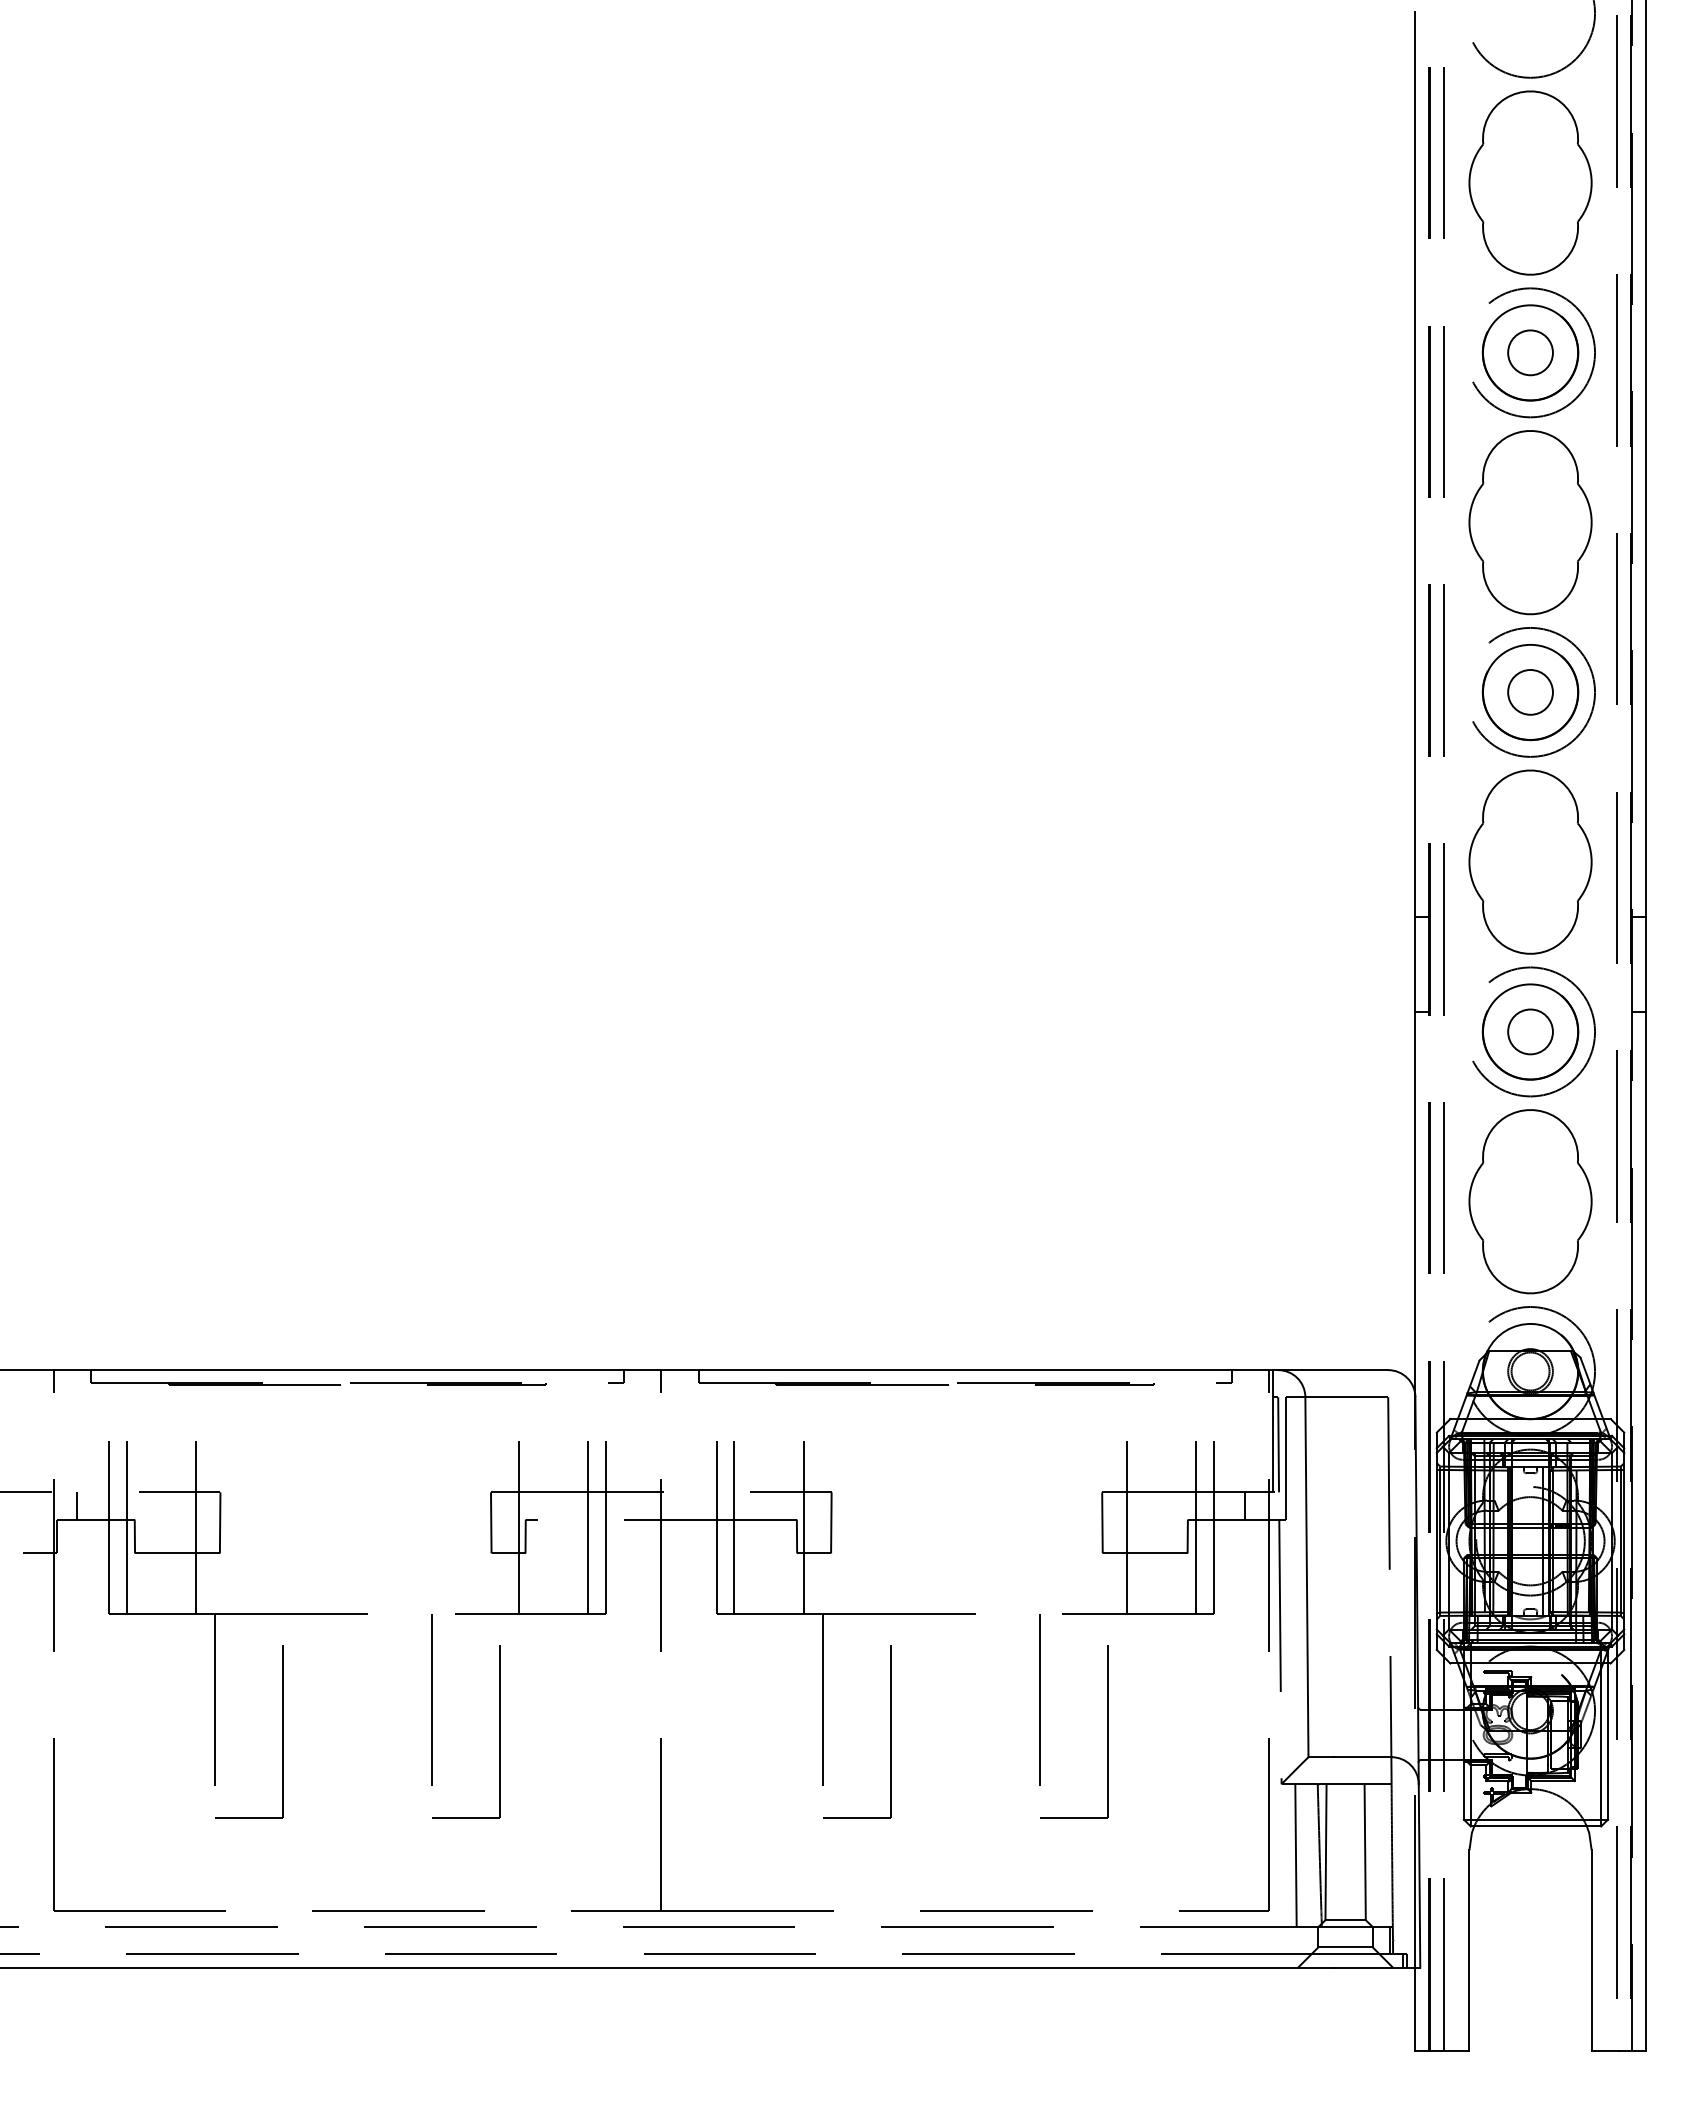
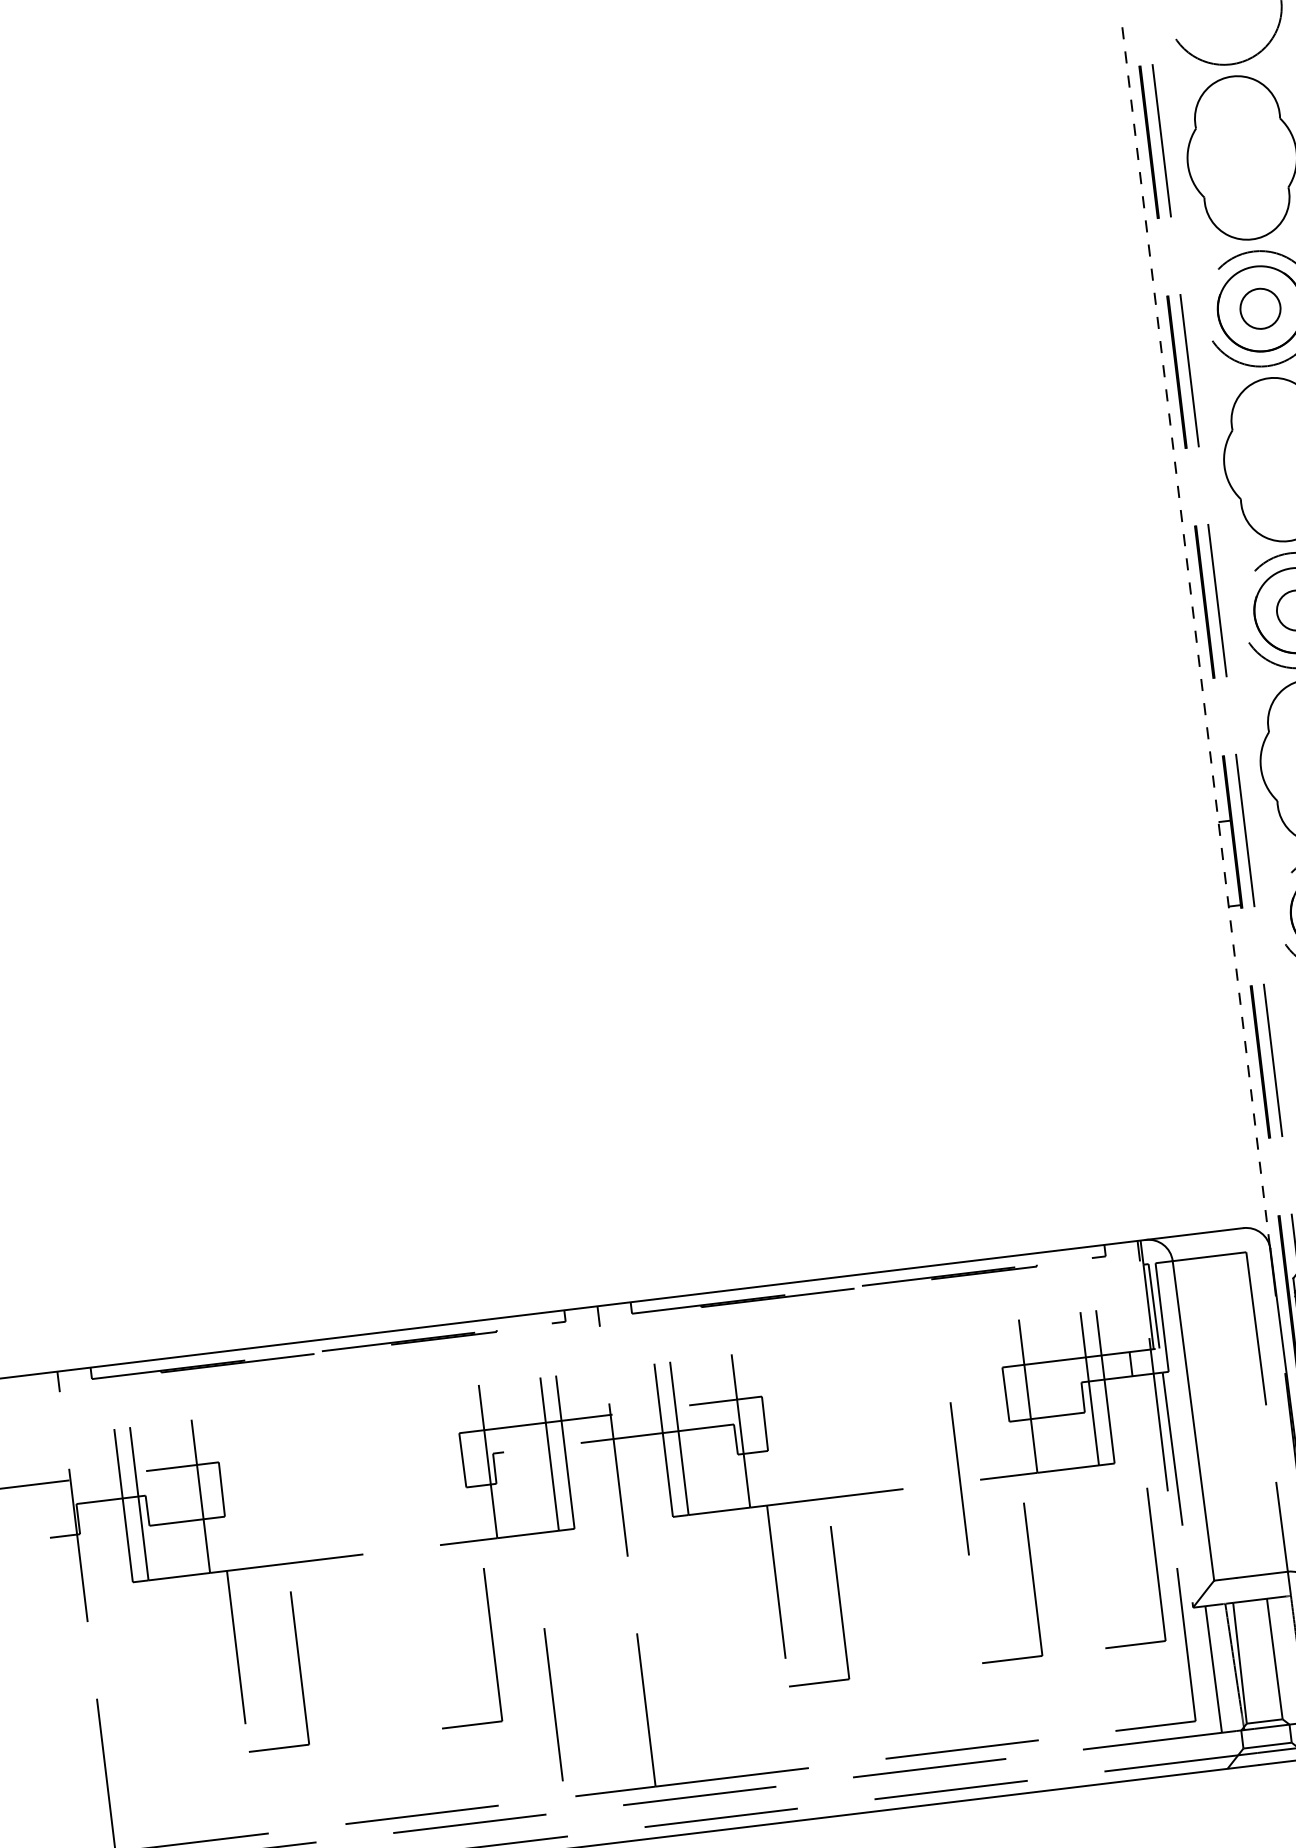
line: (1415, 702) -> (1195, 631), solid -> dashed
line: (77, 1505) -> (93, 1489), removed
line: (431, 1699) -> (552, 1704), moved
line: (1039, 1699) -> (959, 1478), moved
part: (1246, 1731) -> (1156, 1564), added

